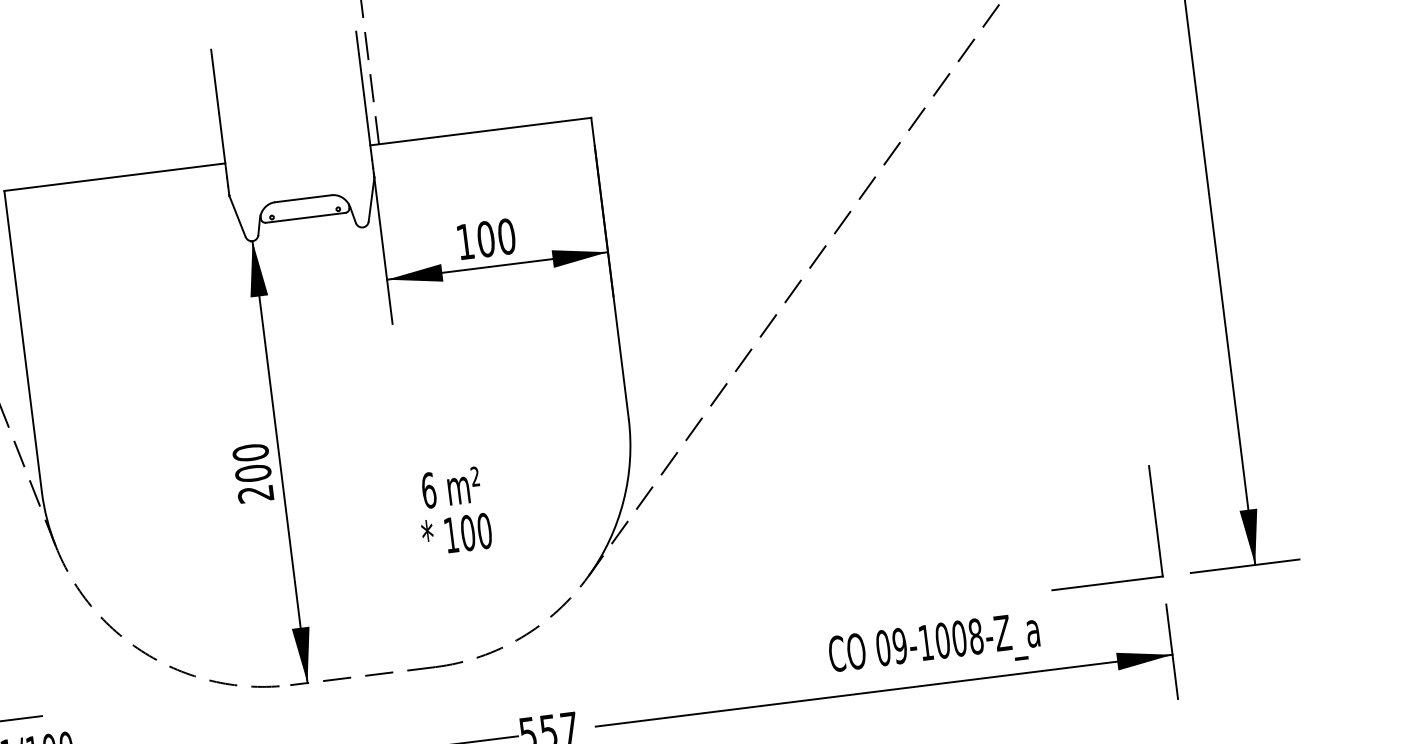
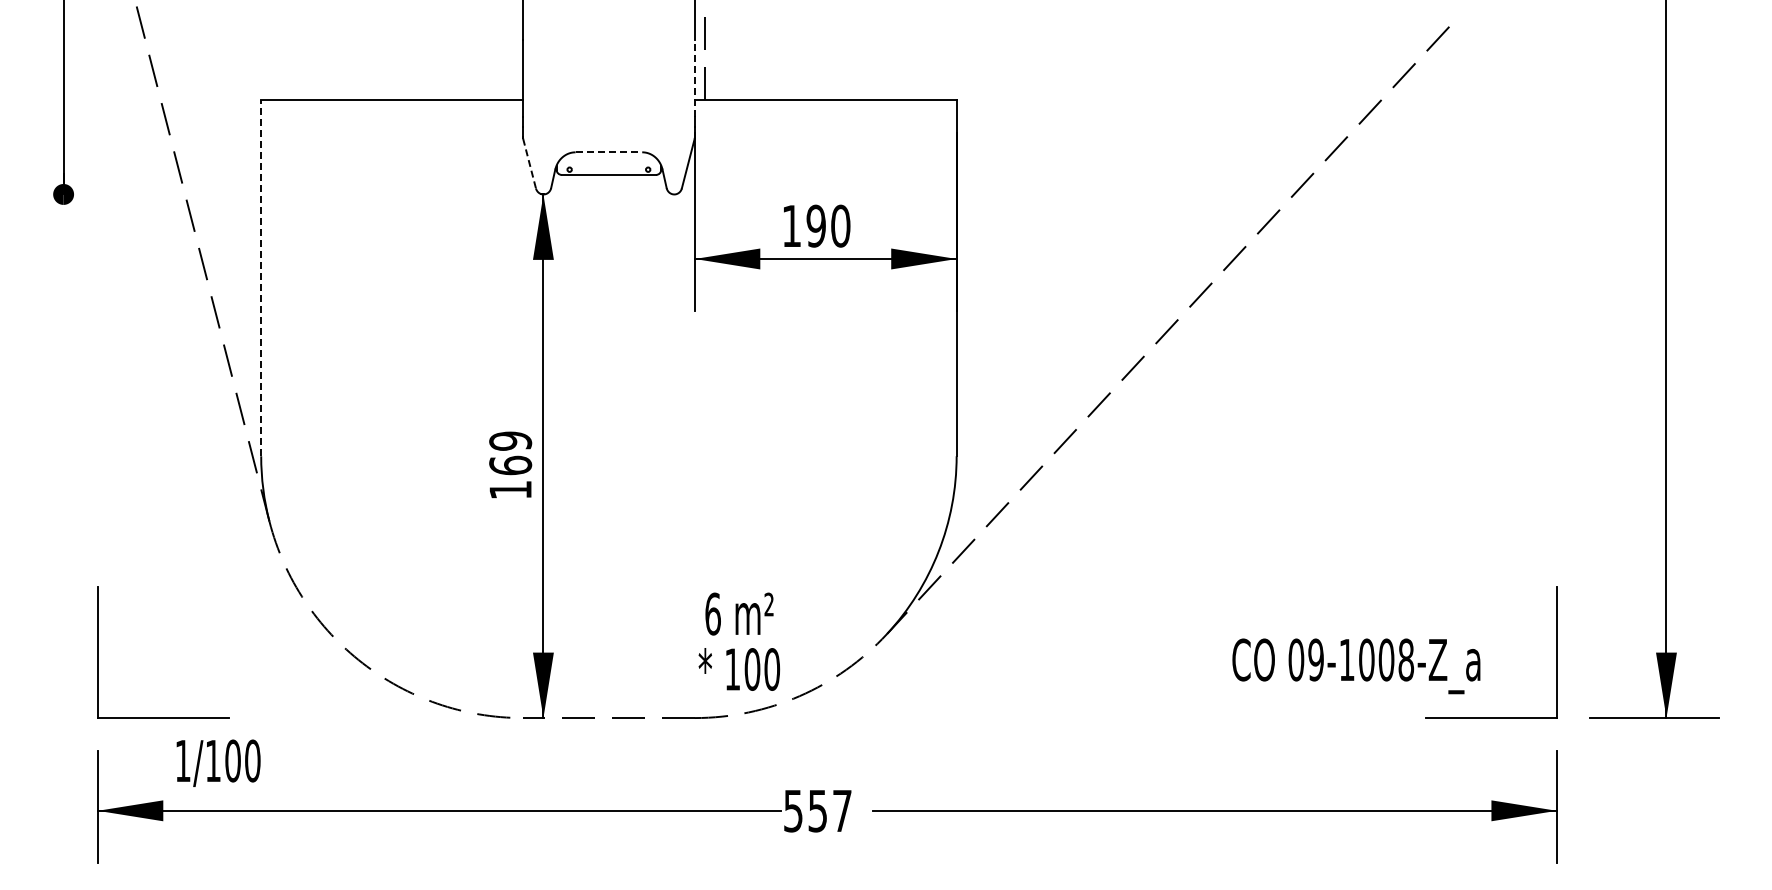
line: (367, 126) -> (694, 77), solid -> dashed
line: (303, 198) -> (609, 152), solid -> dashed
line: (237, 216) -> (529, 163), solid -> dashed
text: (485, 238) -> (815, 225), 100 -> 190
line: (23, 340) -> (261, 277), solid -> dashed
text: (253, 473) -> (510, 465), 200 -> 169
text: (454, 510) -> (739, 641), moved
text: (934, 647) -> (1356, 666), moved

